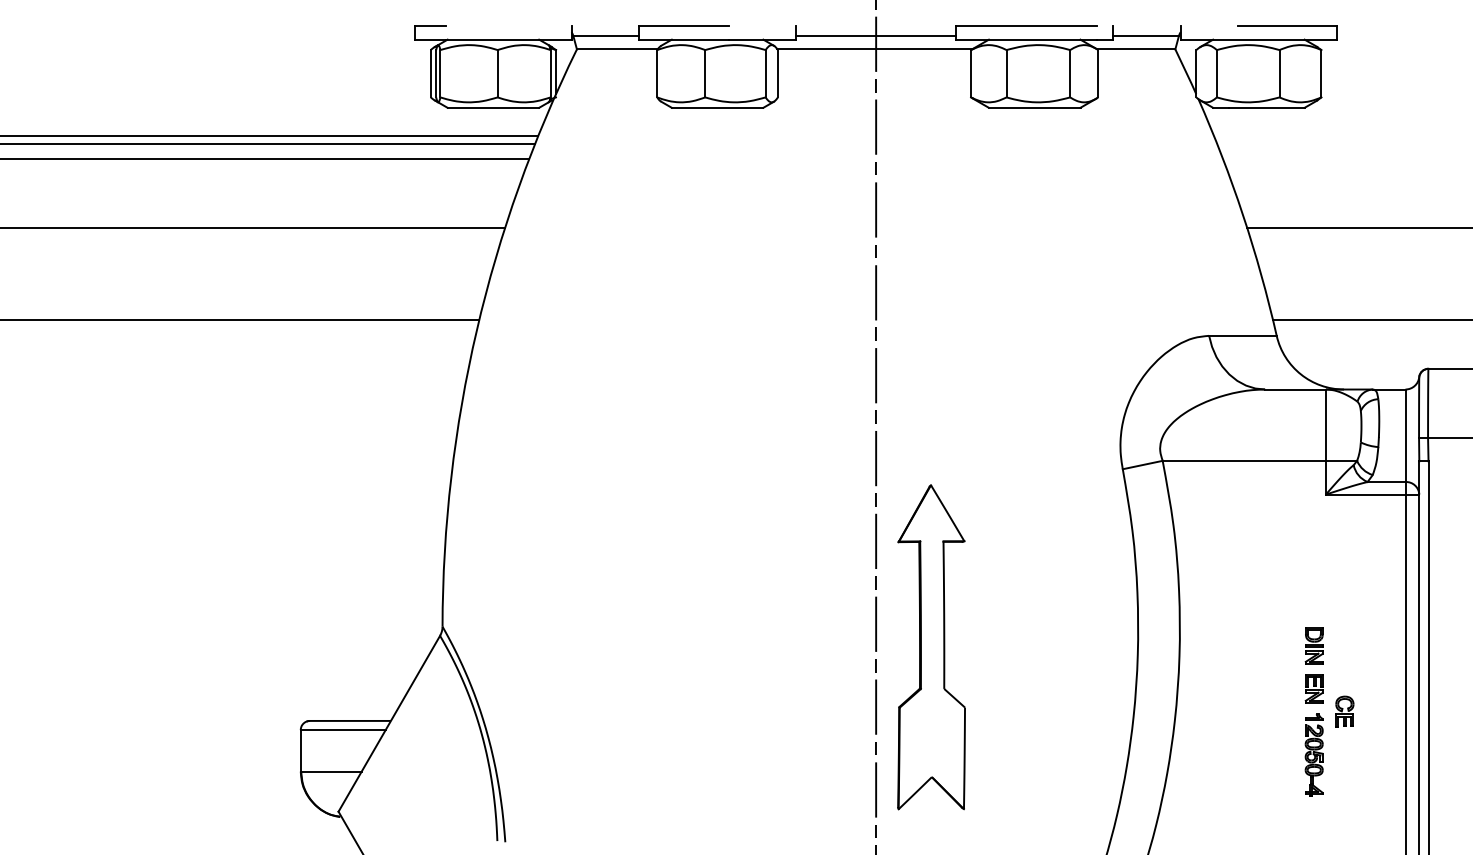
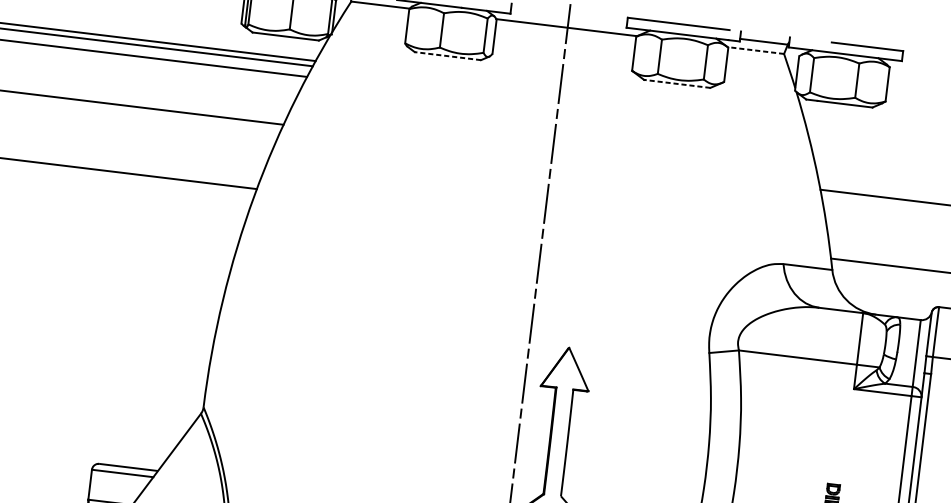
line: (875, 36) -> (568, 18), removed
line: (1135, 49) -> (755, 50), solid -> dashed
line: (717, 107) -> (447, 55), solid -> dashed
line: (1034, 107) -> (677, 83), solid -> dashed

